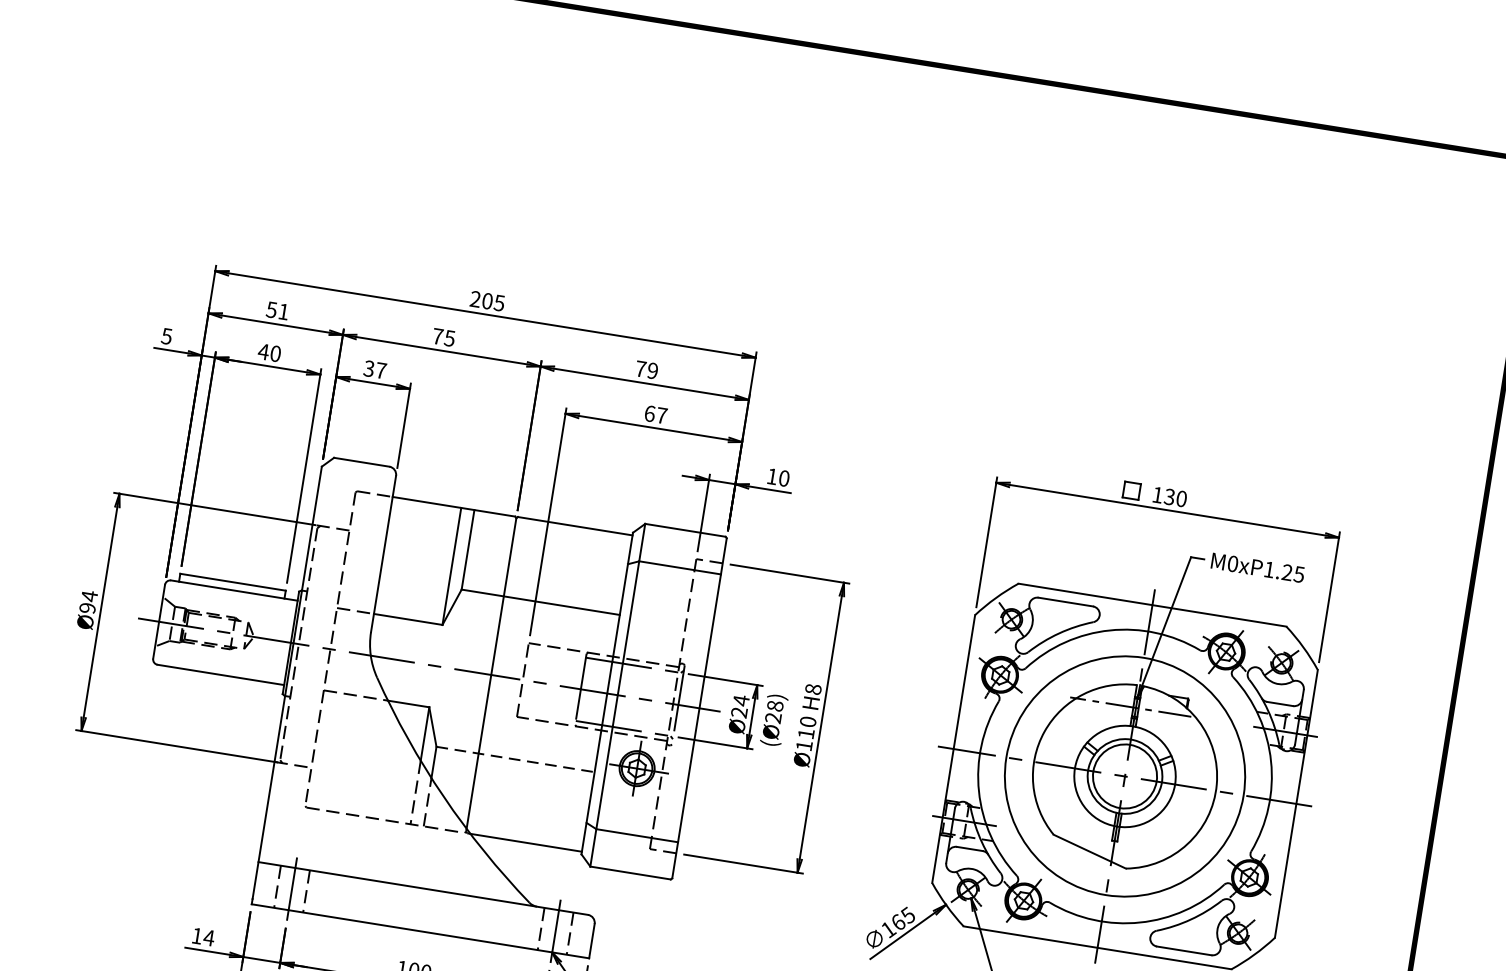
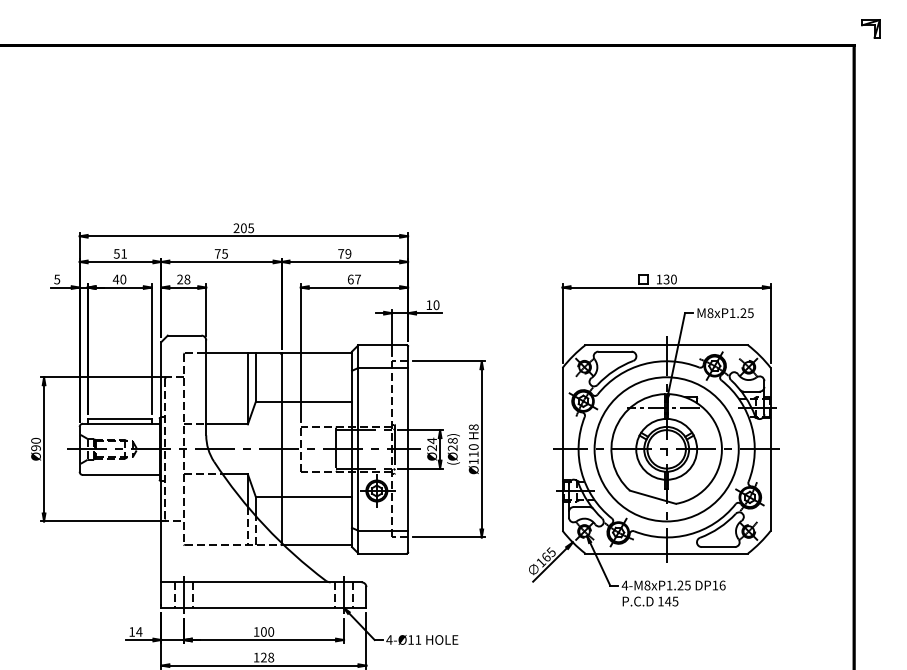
text: (374, 369) -> (183, 279), 37 -> 28
text: (1232, 564) -> (710, 313), M0xP1.25 -> M8xP1.25
text: (88, 595) -> (35, 440), Ø94 -> Ø90
line: (516, 760) -> (304, 497), dashed -> solid

